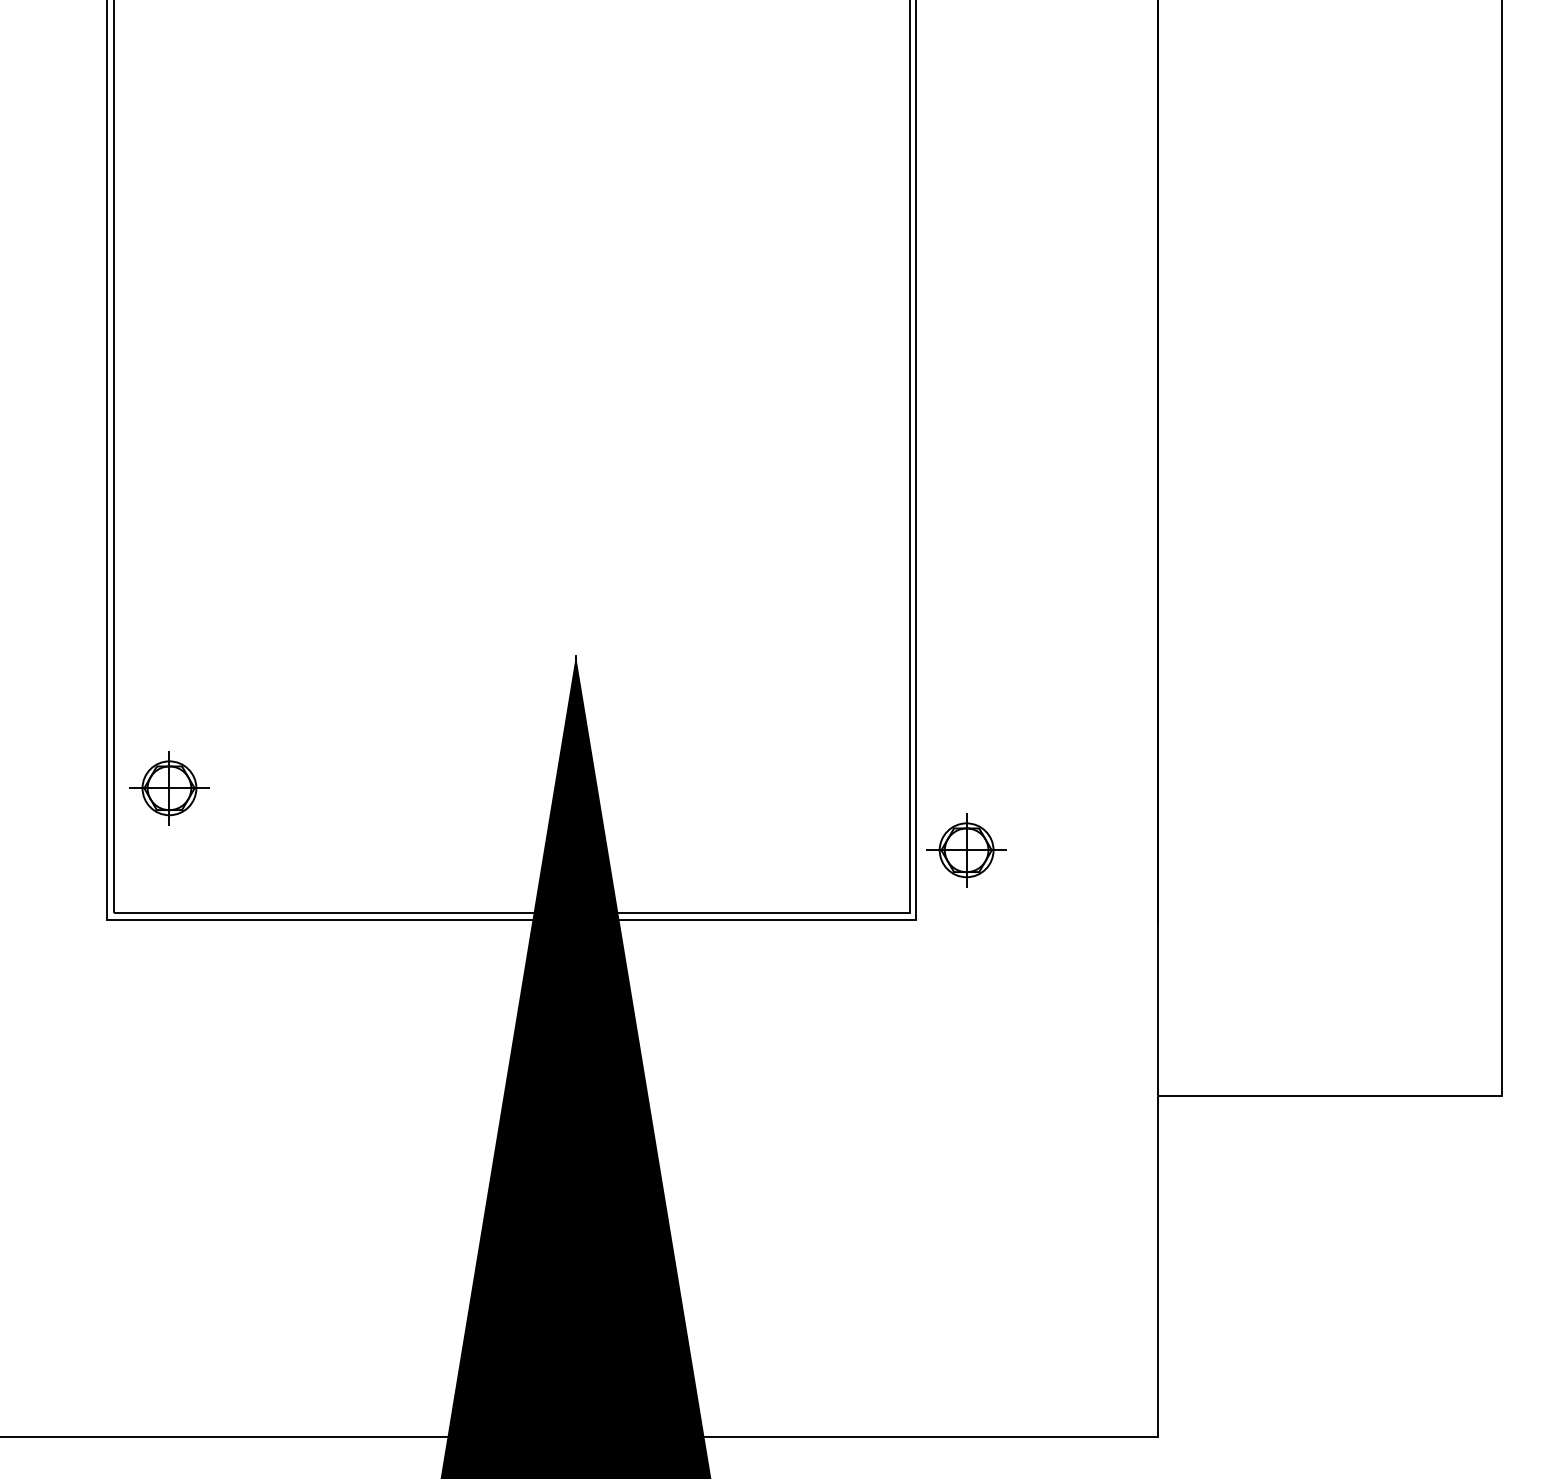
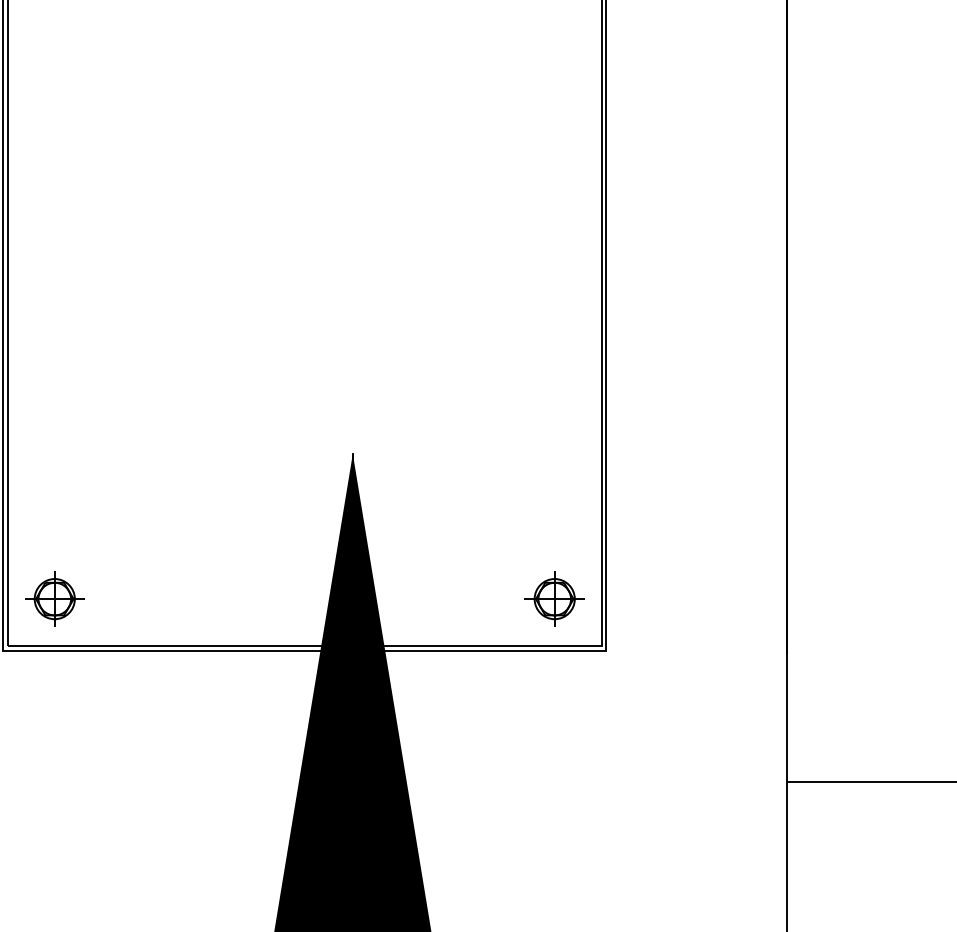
part: (169, 788) -> (54, 599), moved
part: (966, 850) -> (554, 599), moved

